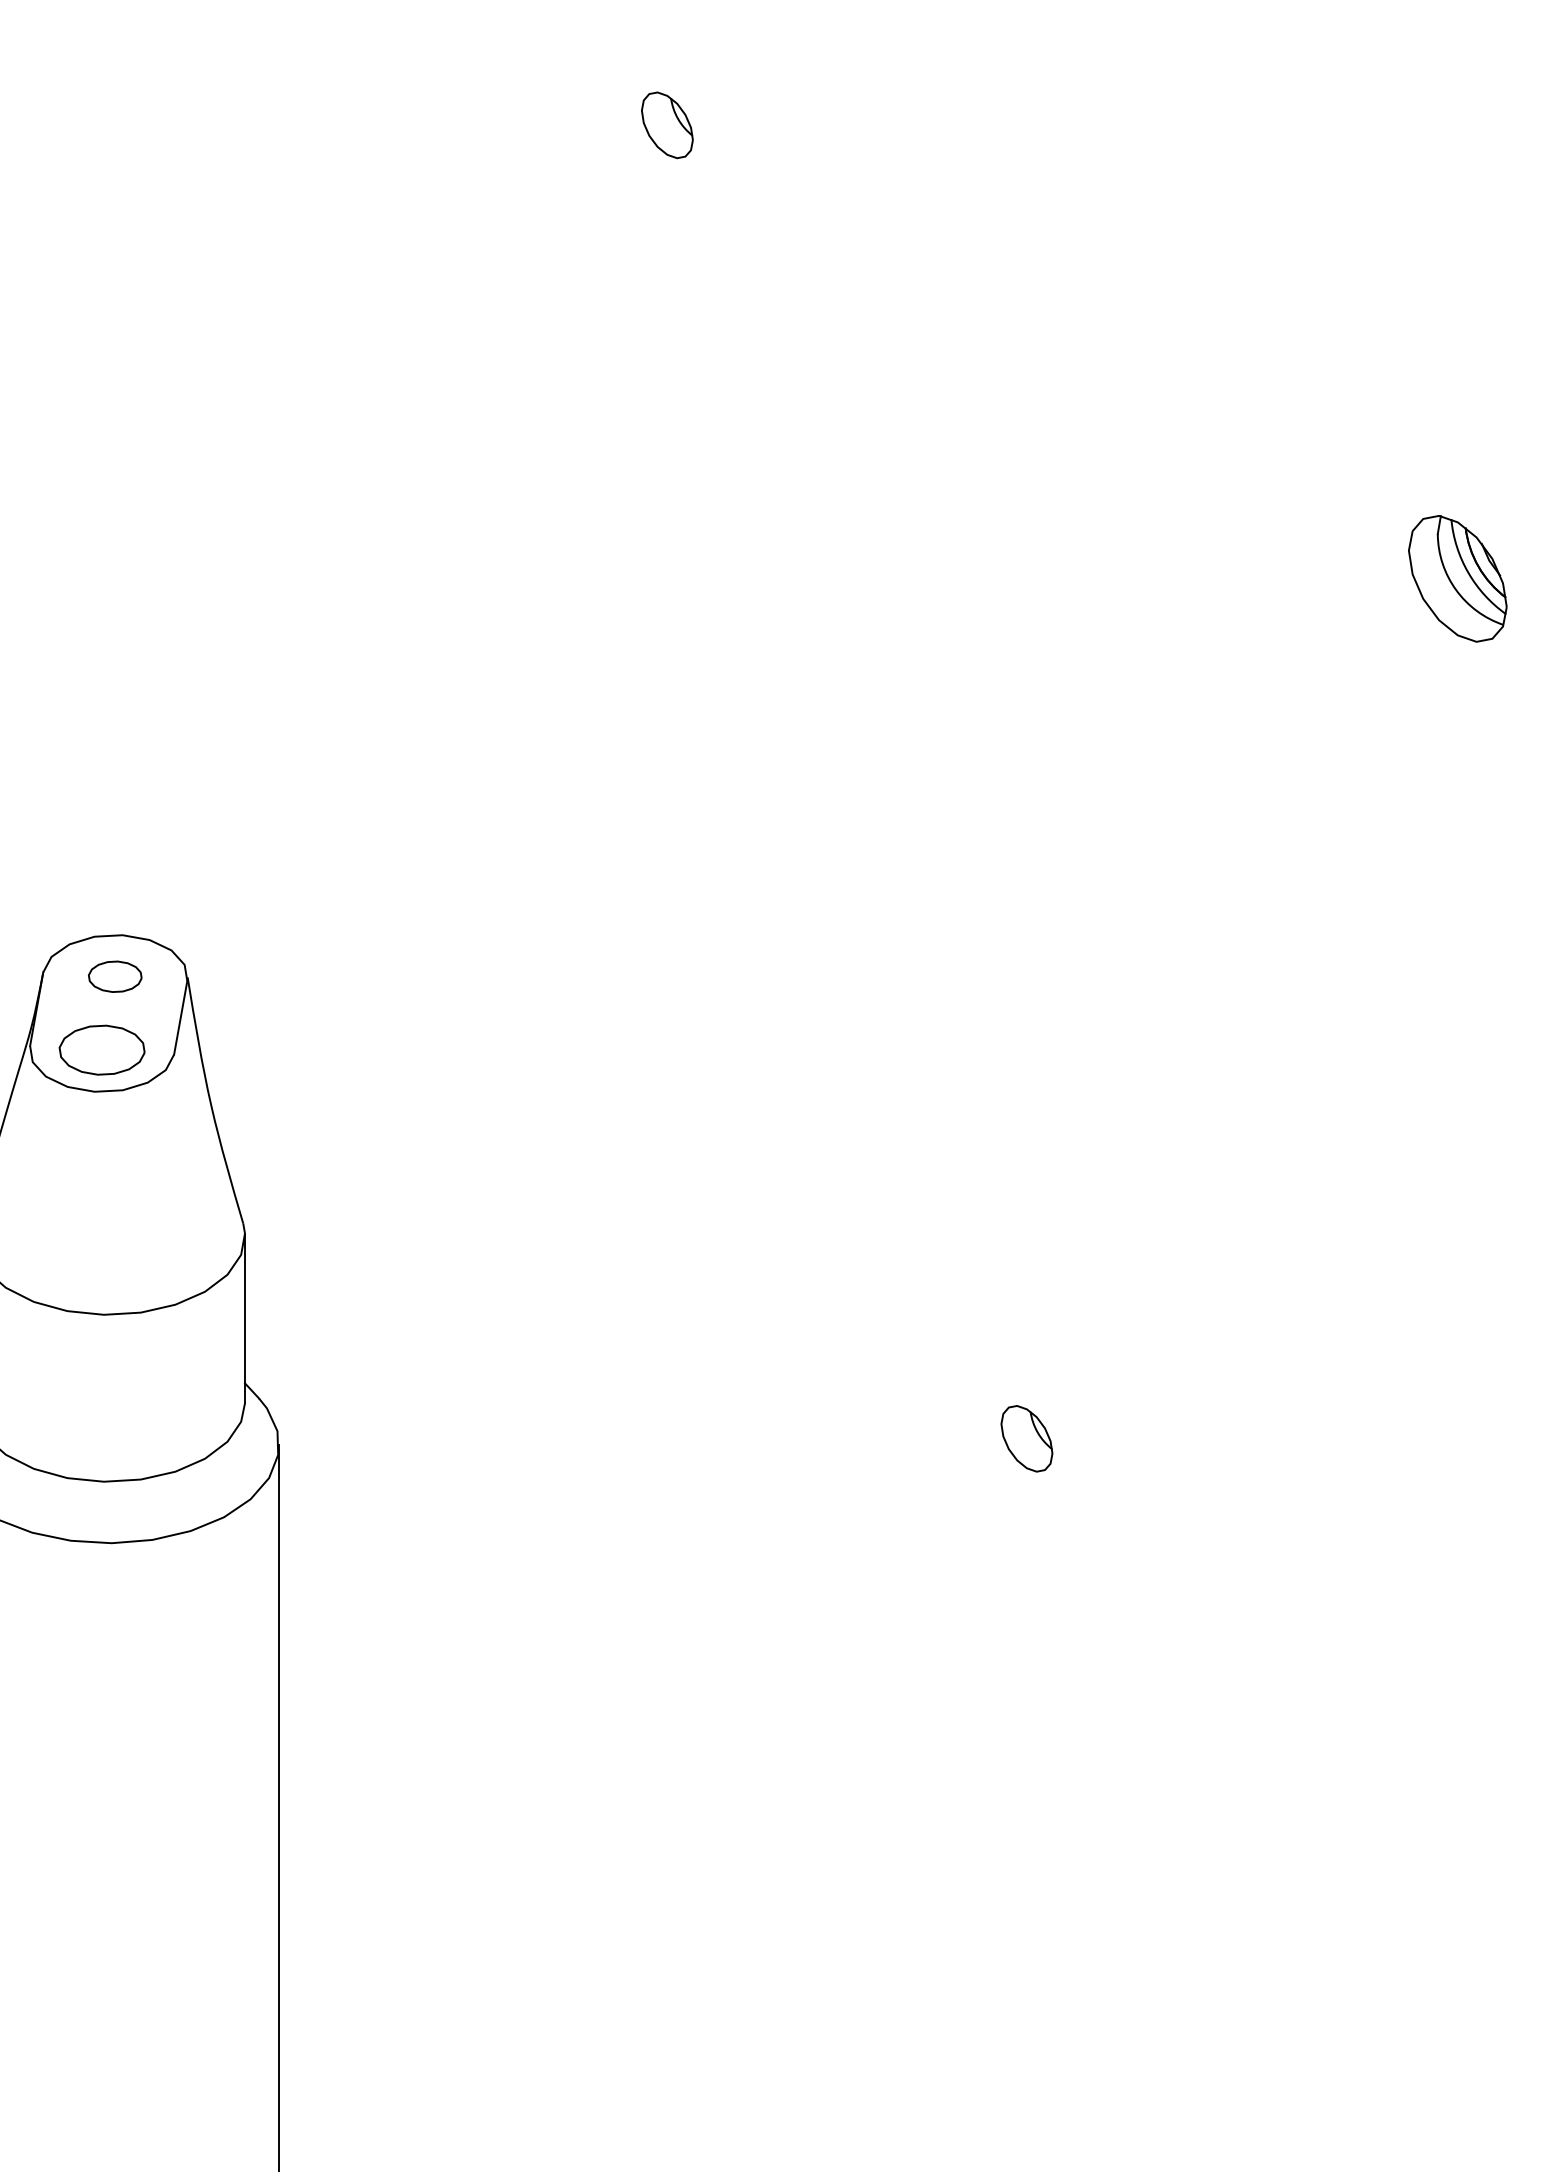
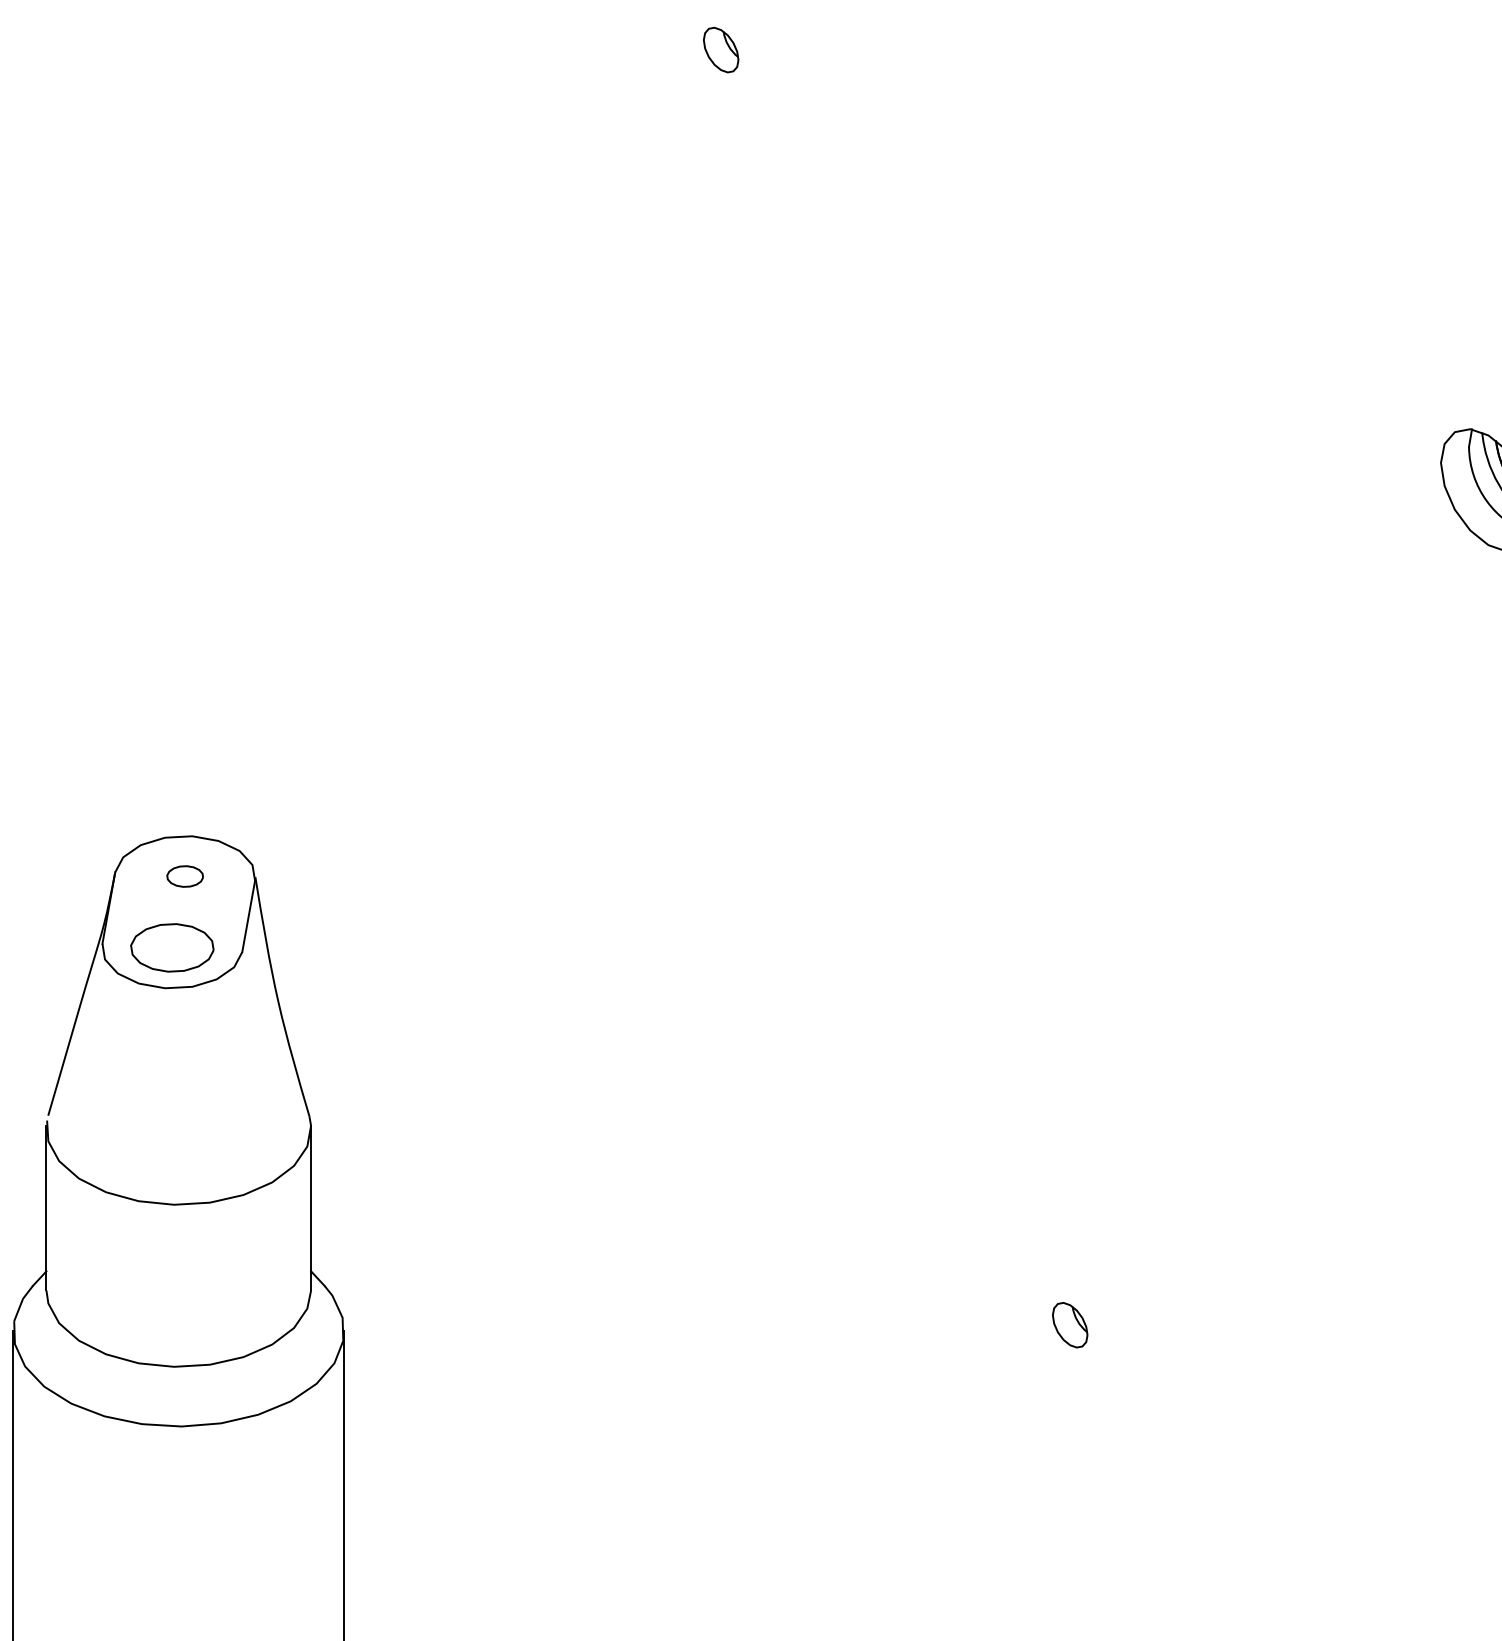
part: (667, 125) -> (721, 50), size x0.7
part: (115, 976) -> (185, 876), size x0.7
part: (1026, 1438) -> (1069, 1324), size x0.7

